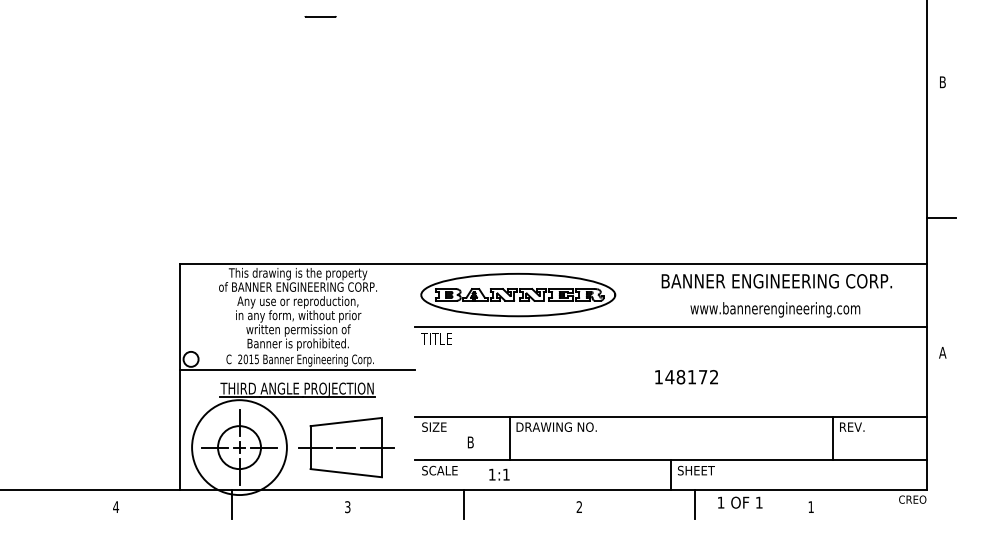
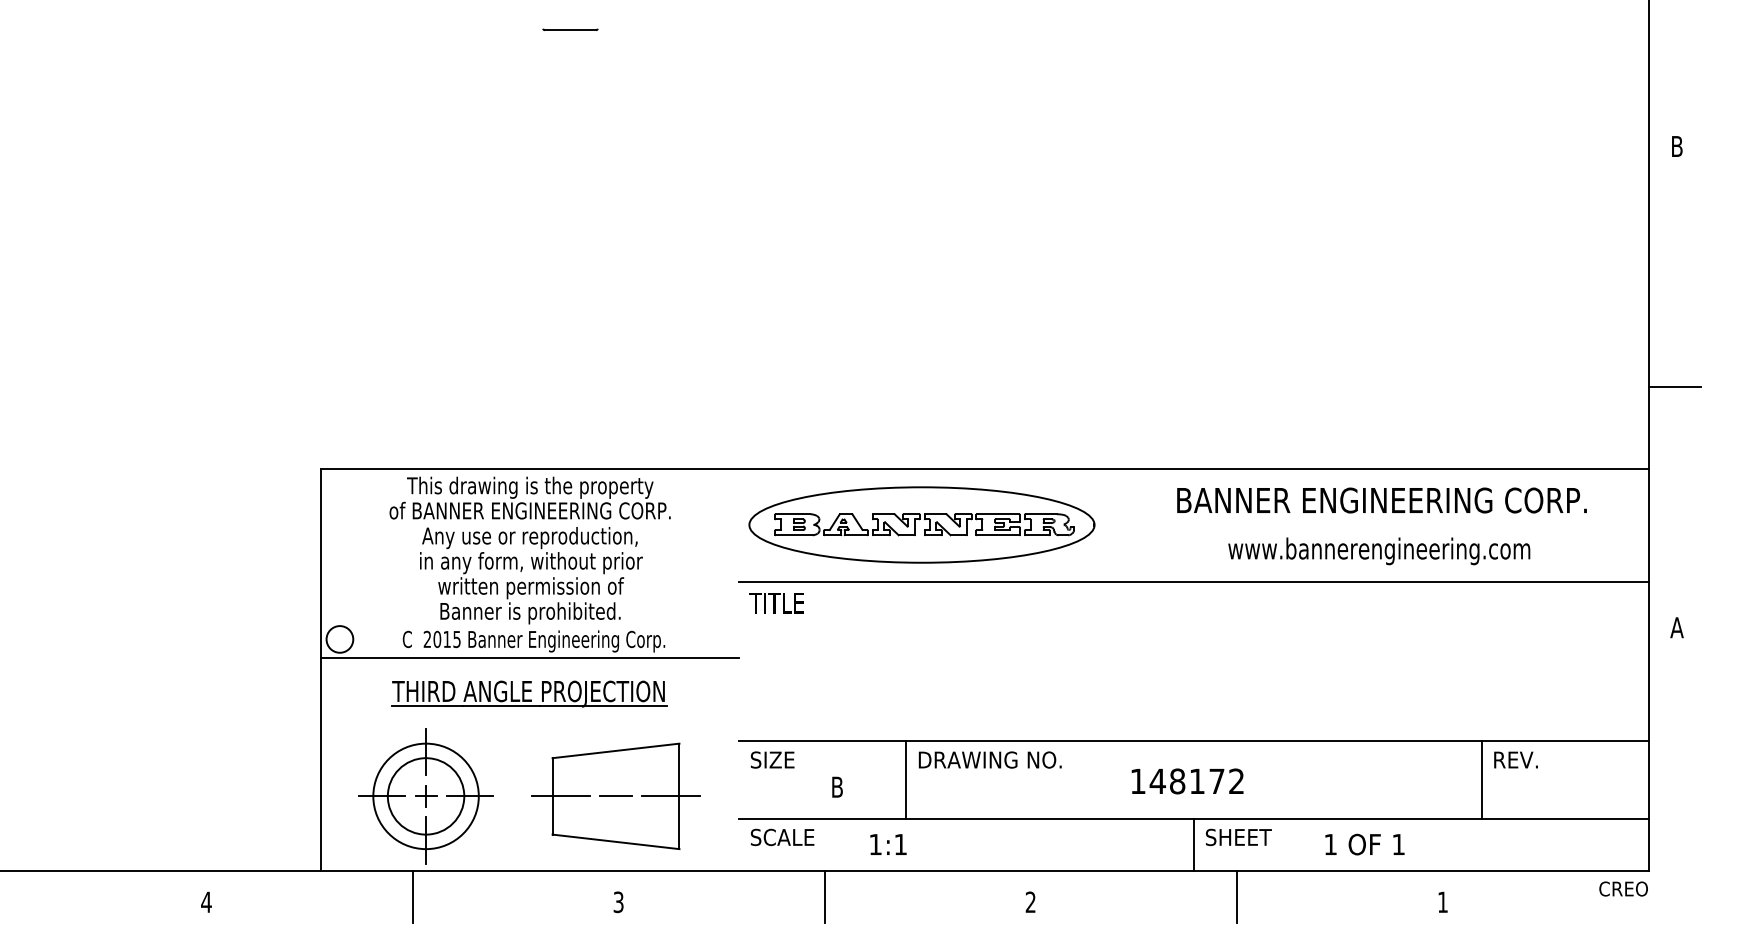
text: (686, 377) -> (1187, 781), moved
circle: (239, 447) -> (426, 796), size x0.62
text: (740, 502) -> (1365, 844), moved

